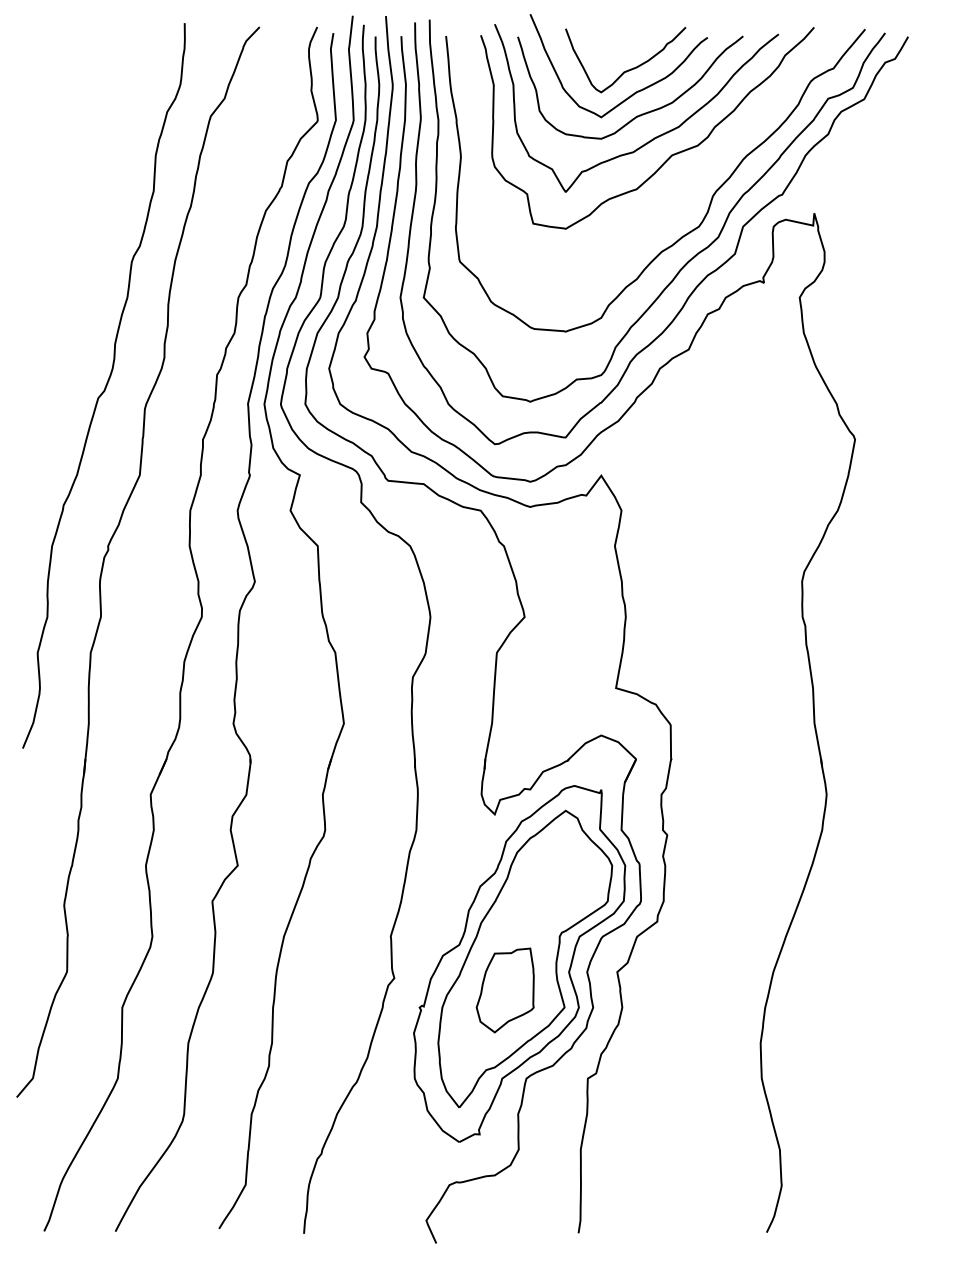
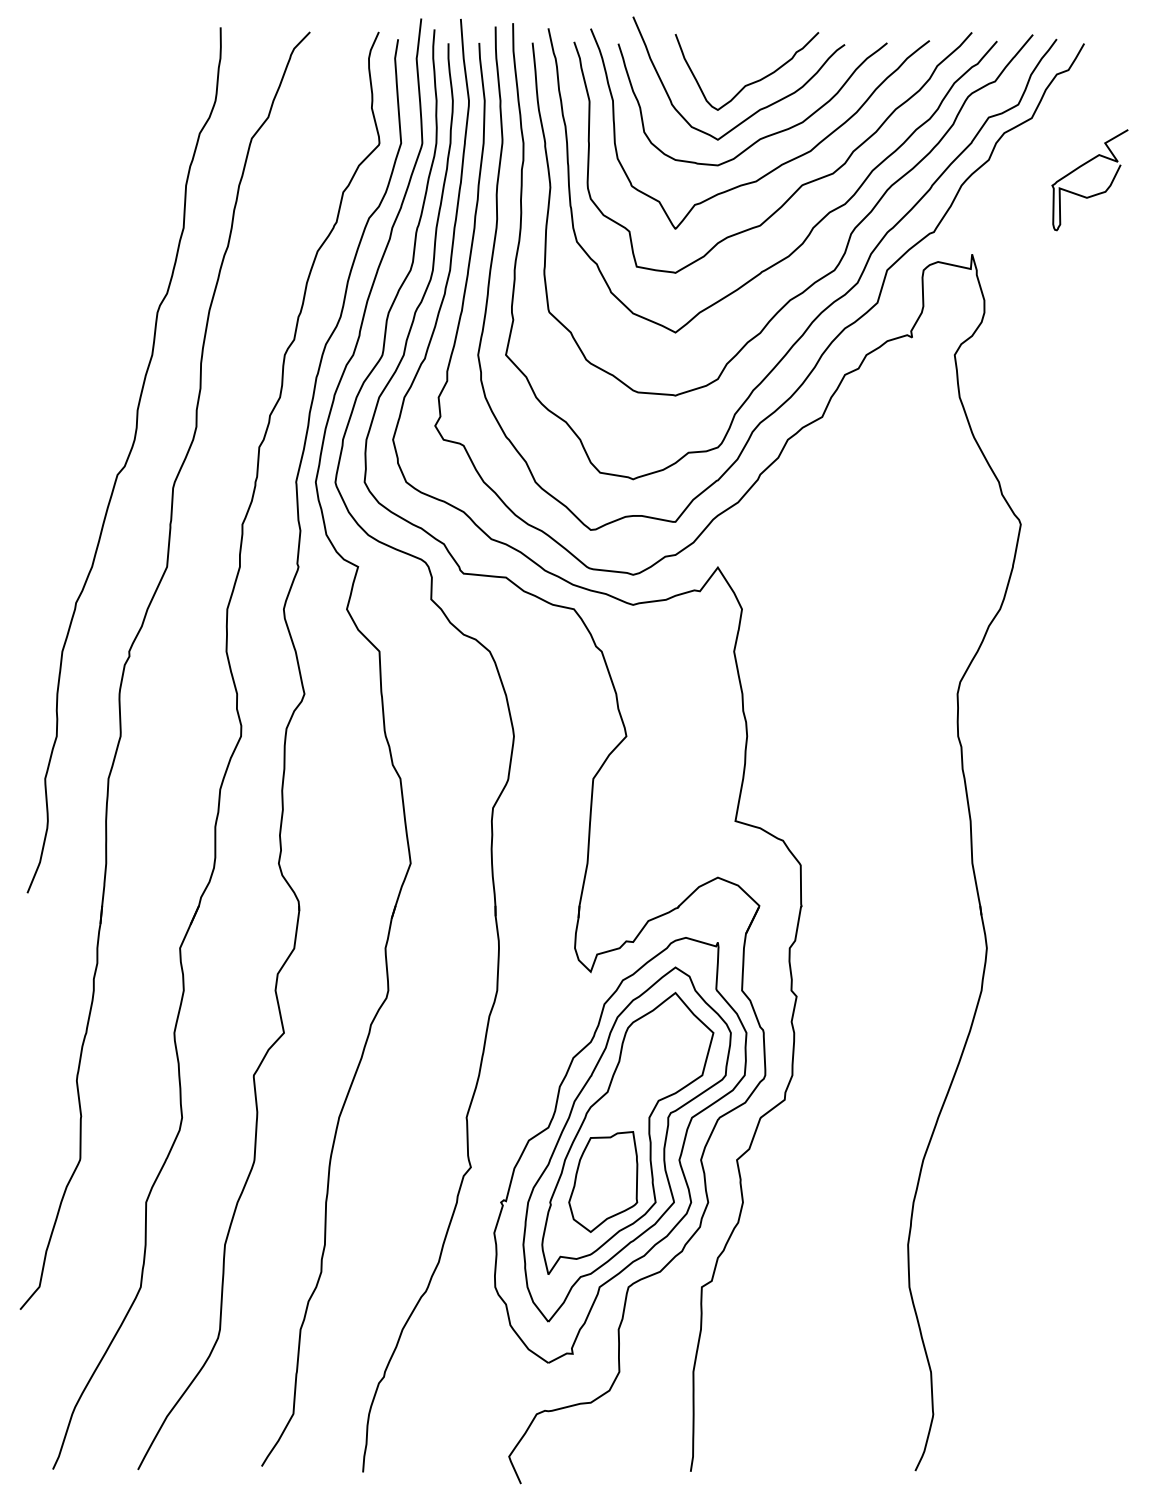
curve: (915, 163) -> (1093, 194), added
curve: (683, 187) -> (816, 223), added
part: (525, 949) -> (627, 1132), added

